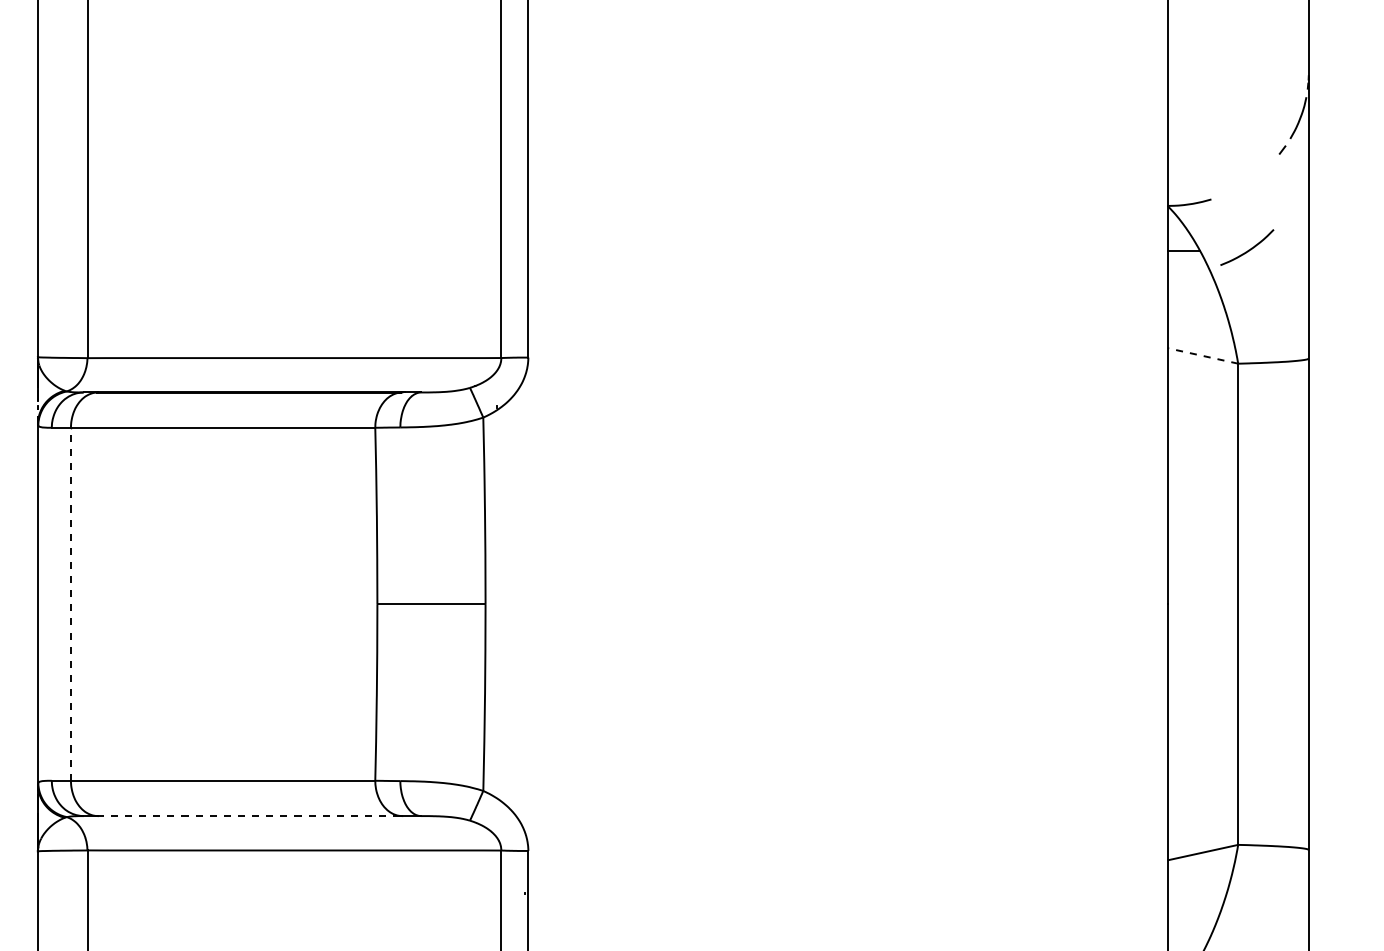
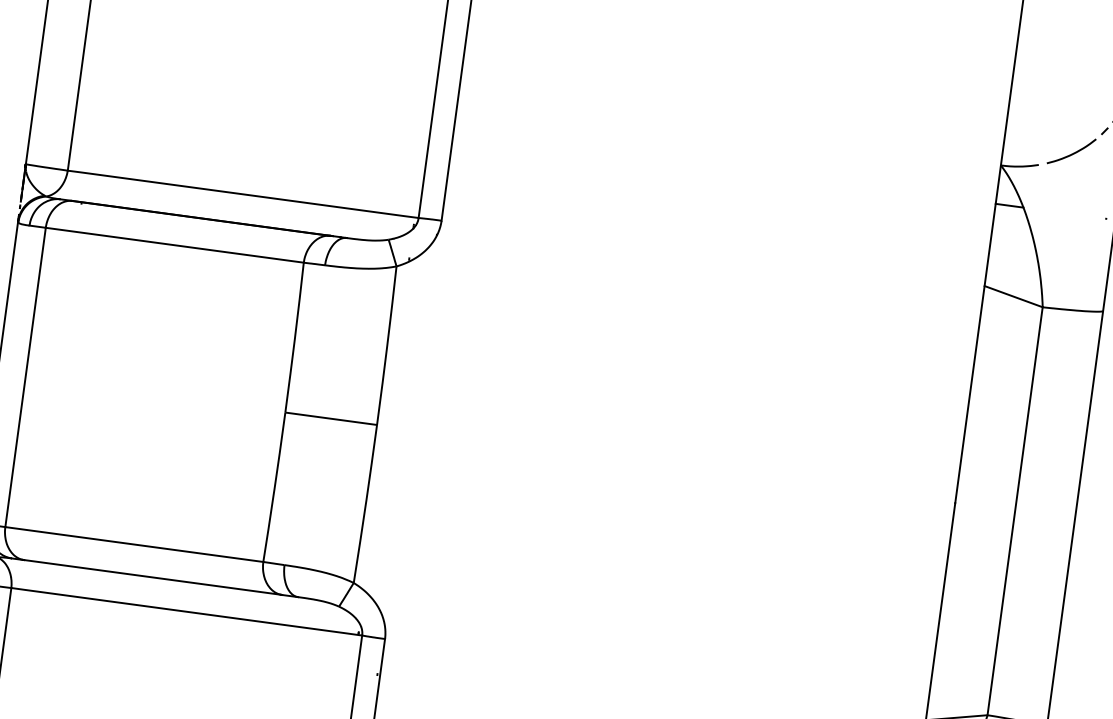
curve: (1248, 249) -> (1072, 153), moved
line: (1202, 355) -> (1013, 296), dashed -> solid
line: (70, 604) -> (25, 377), dashed -> solid
line: (249, 816) -> (152, 577), dashed -> solid

